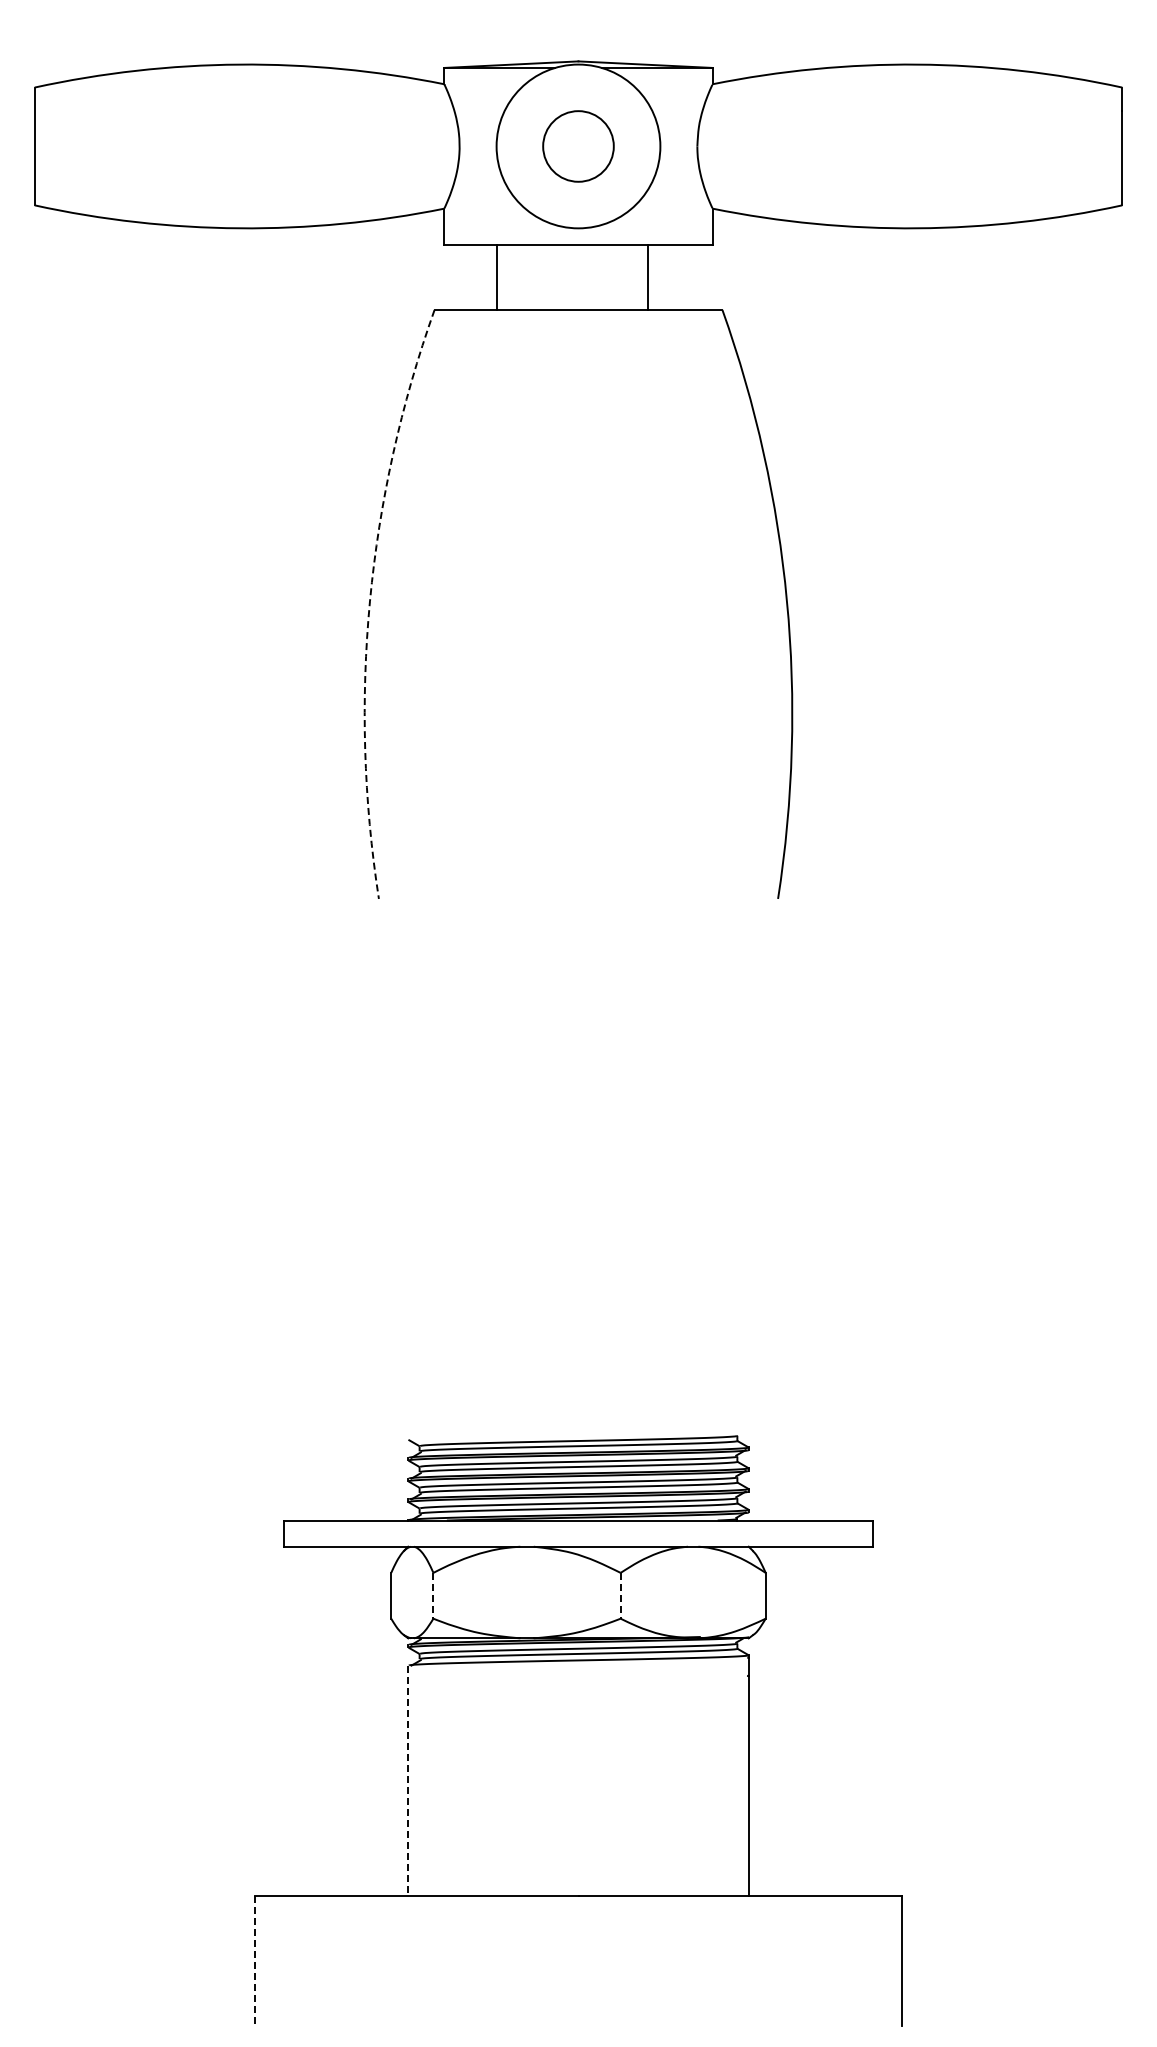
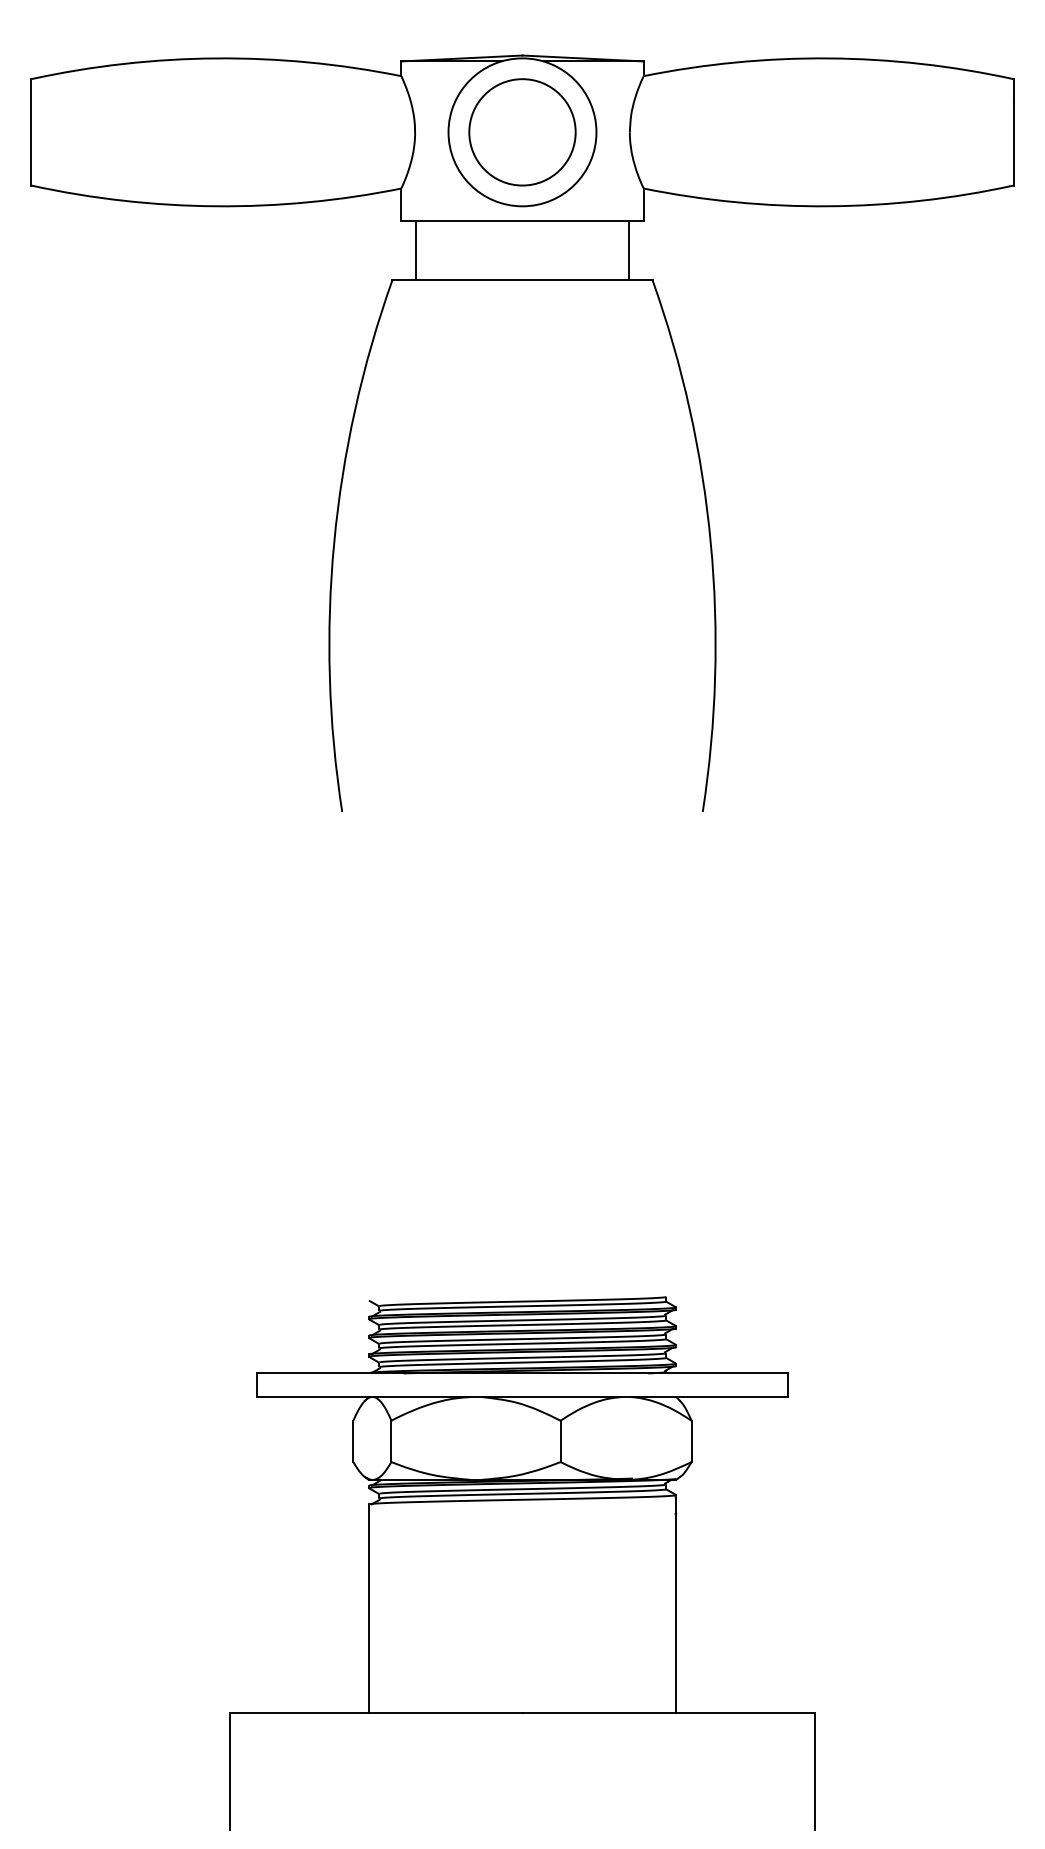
circle: (578, 146) -> (522, 132), size x1.67
line: (496, 277) -> (415, 250), moved
line: (648, 277) -> (629, 250), moved
arc: (370, 601) -> (334, 543), dashed -> solid
line: (433, 1595) -> (391, 1441), dashed -> solid
line: (620, 1595) -> (560, 1441), dashed -> solid
line: (408, 1781) -> (368, 1609), dashed -> solid
line: (254, 1960) -> (229, 1770), dashed -> solid

